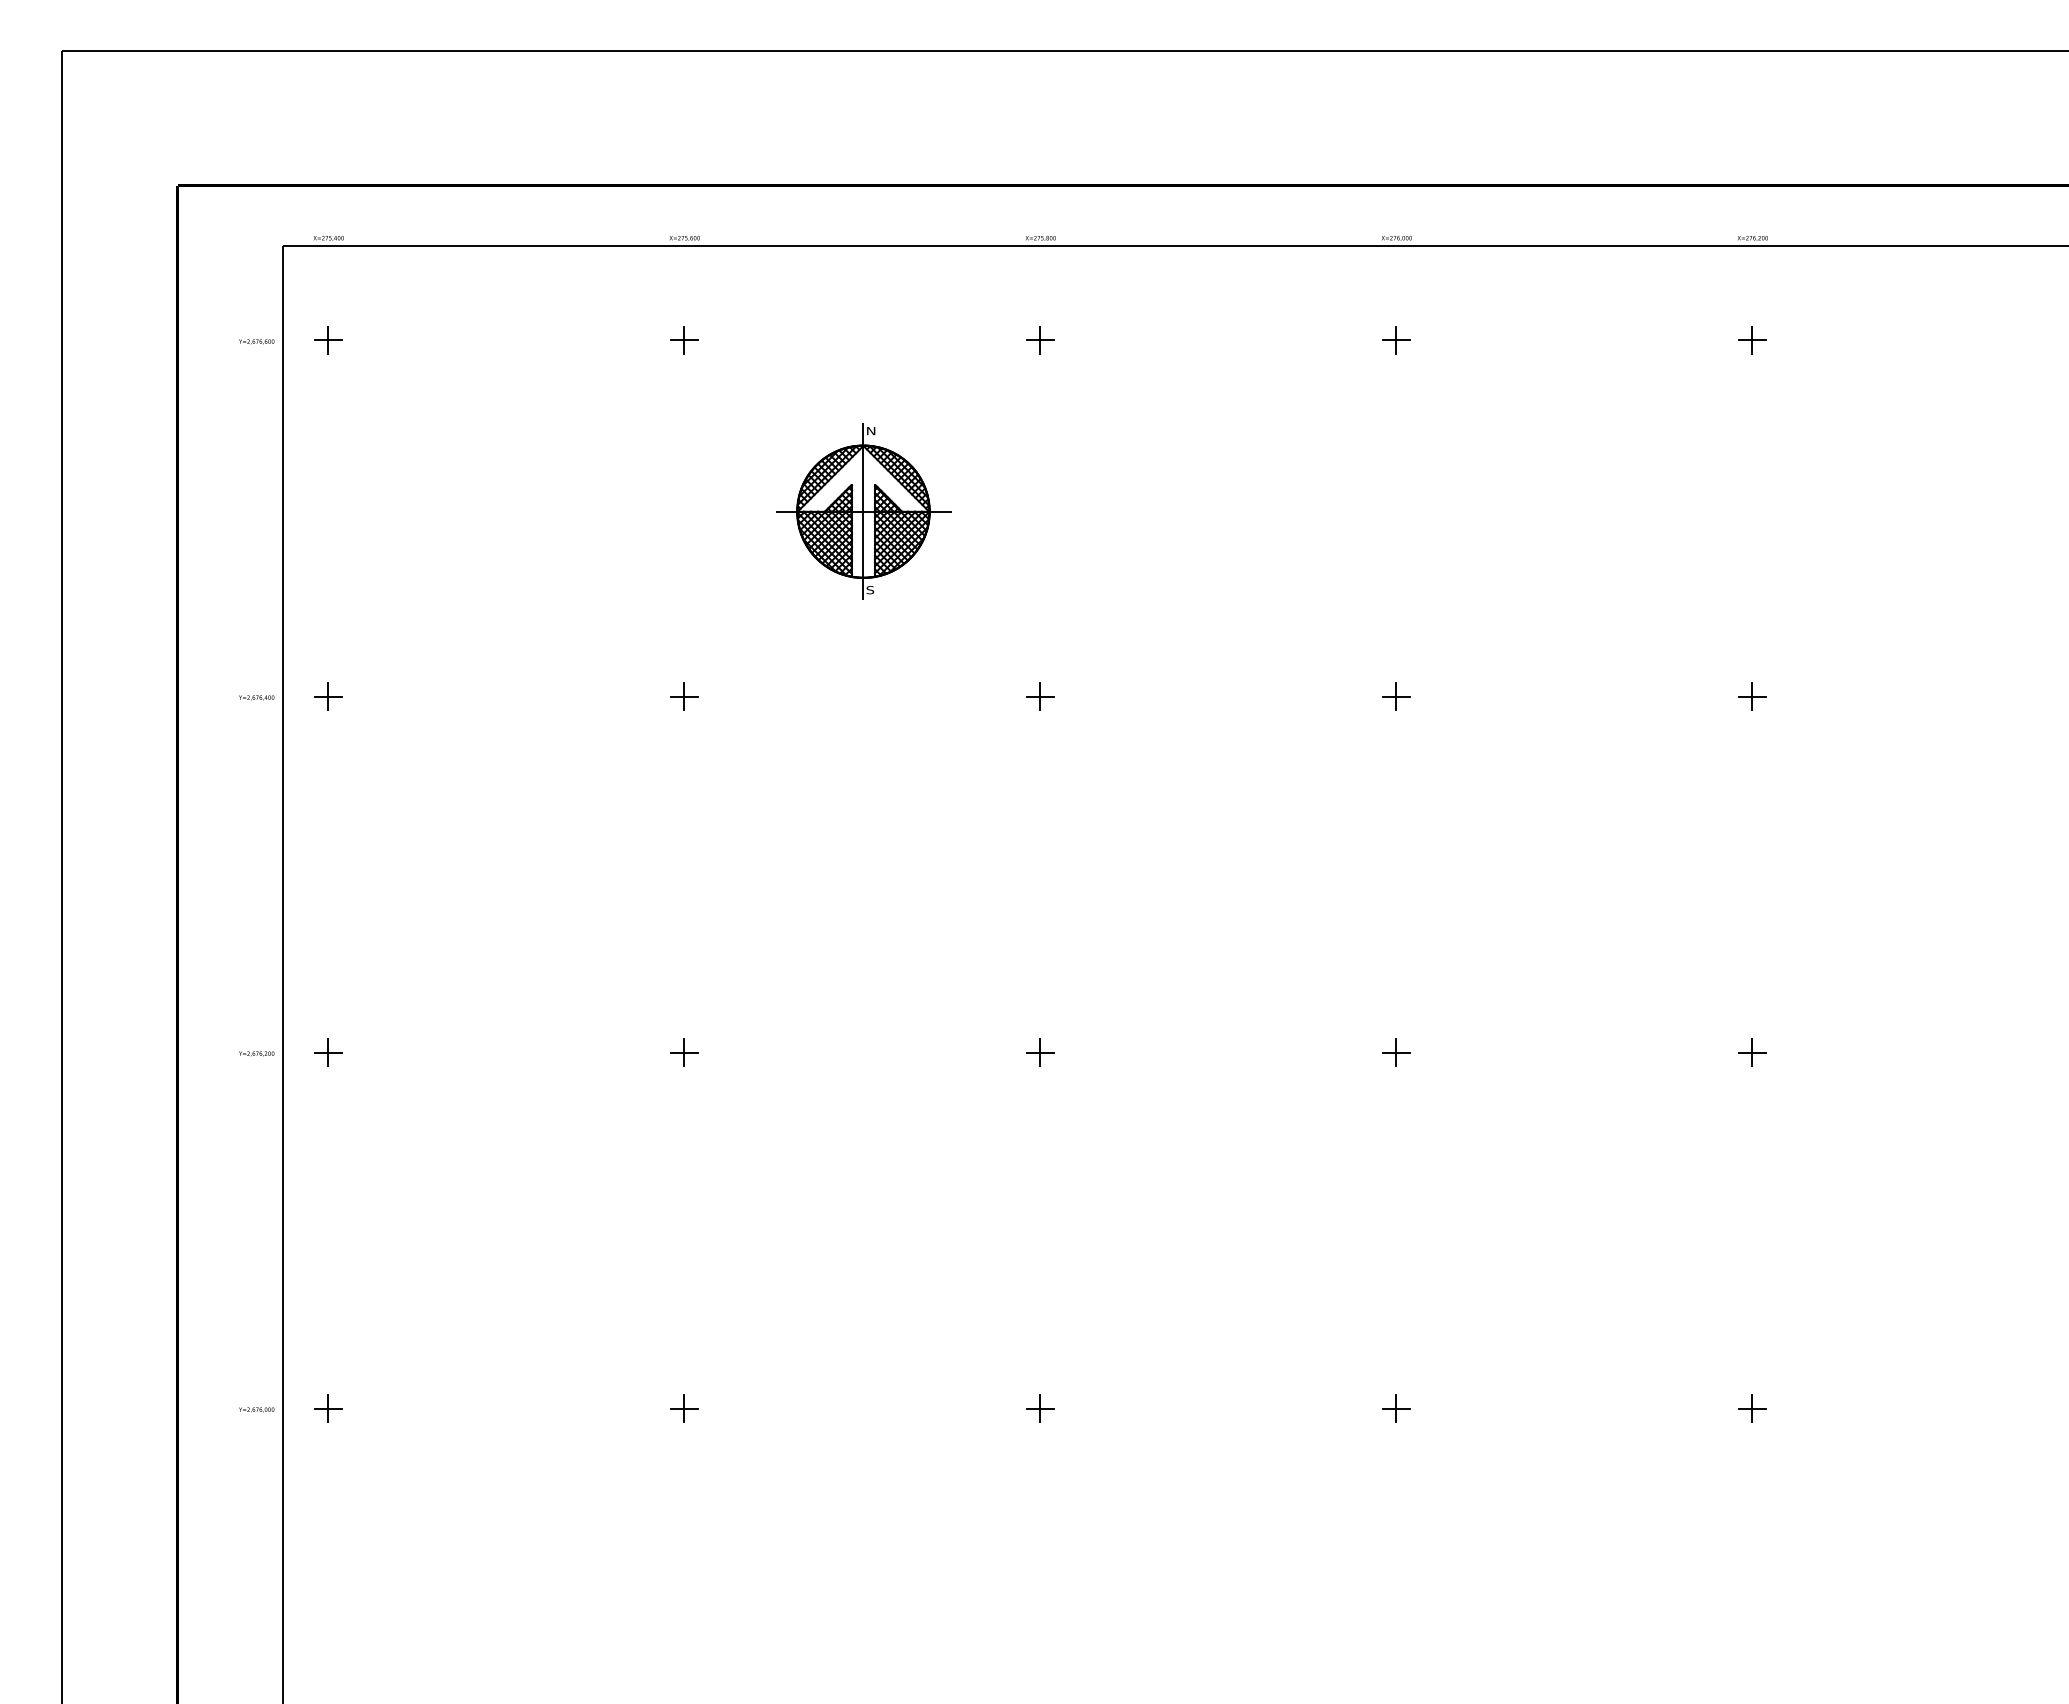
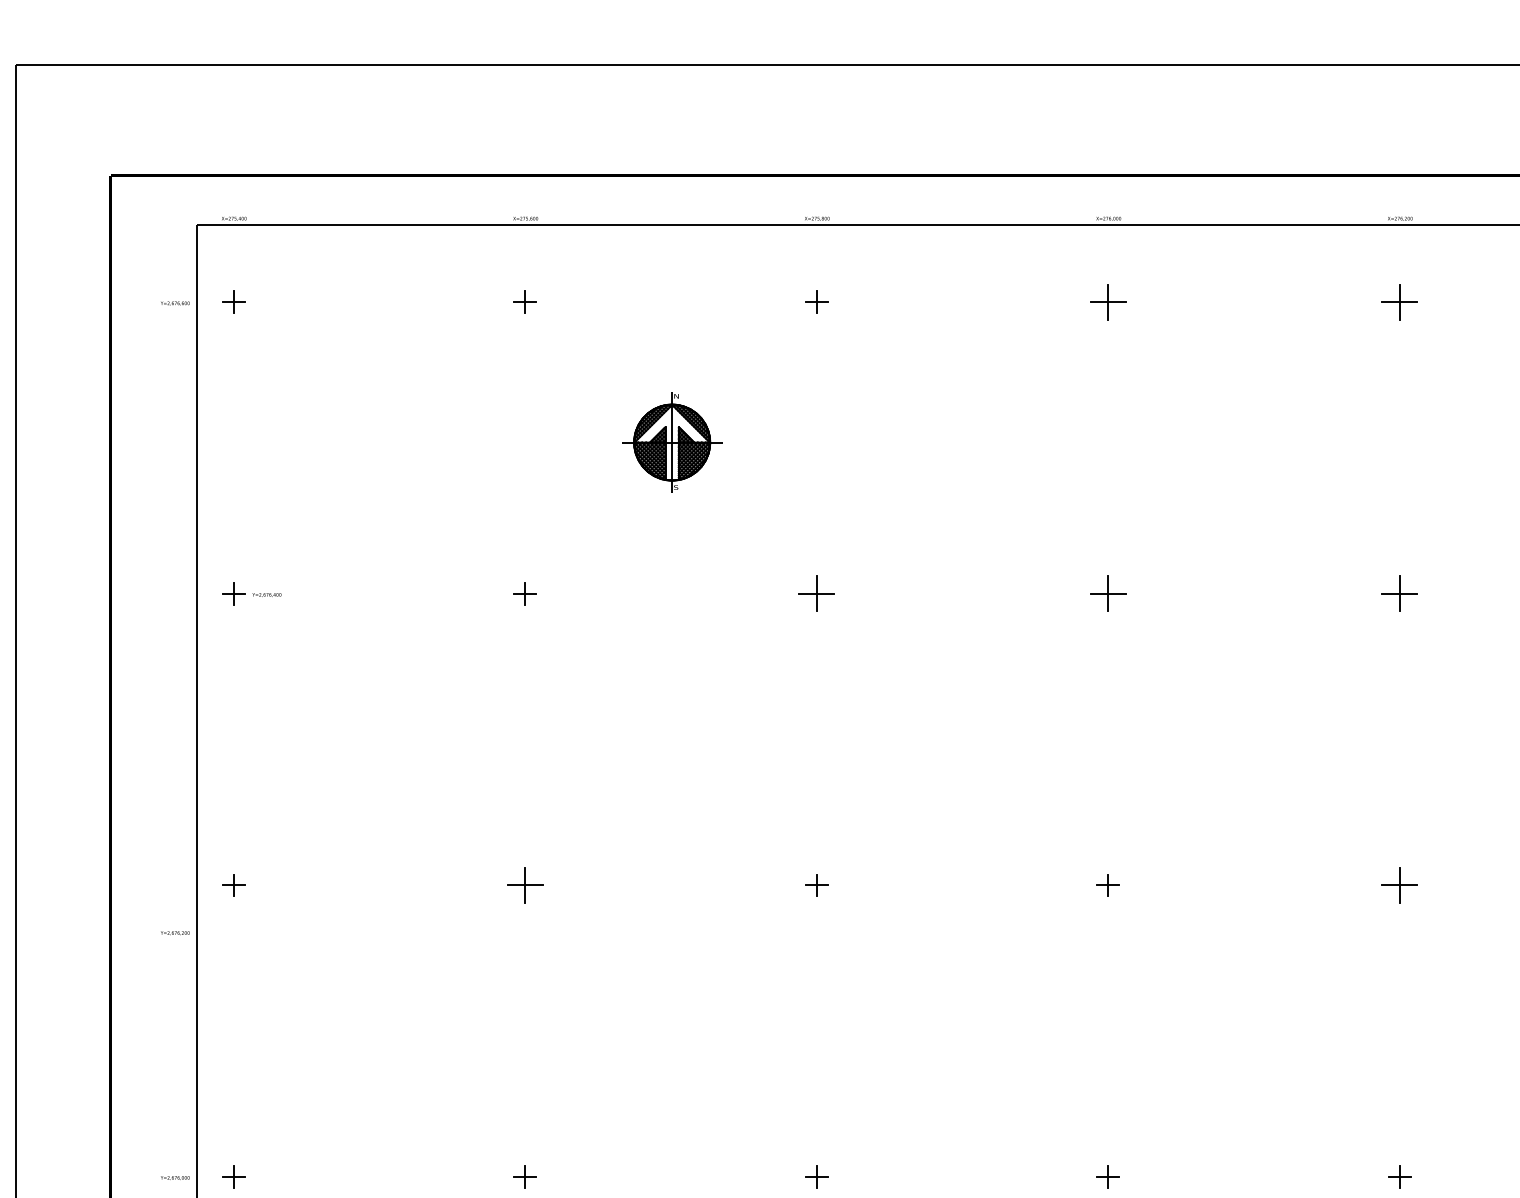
part: (1396, 340) -> (1108, 302), size x1.6
part: (1752, 340) -> (1399, 302), size x1.6
part: (863, 511) -> (672, 442), size x0.7
part: (1040, 696) -> (817, 593), size x1.6
part: (1396, 696) -> (1108, 593), size x1.6
part: (1752, 696) -> (1399, 593), size x1.6
text: (256, 697) -> (266, 594), moved
part: (684, 1052) -> (525, 885), size x1.6
part: (1752, 1052) -> (1399, 885), size x1.6
text: (256, 1053) -> (175, 932), moved

